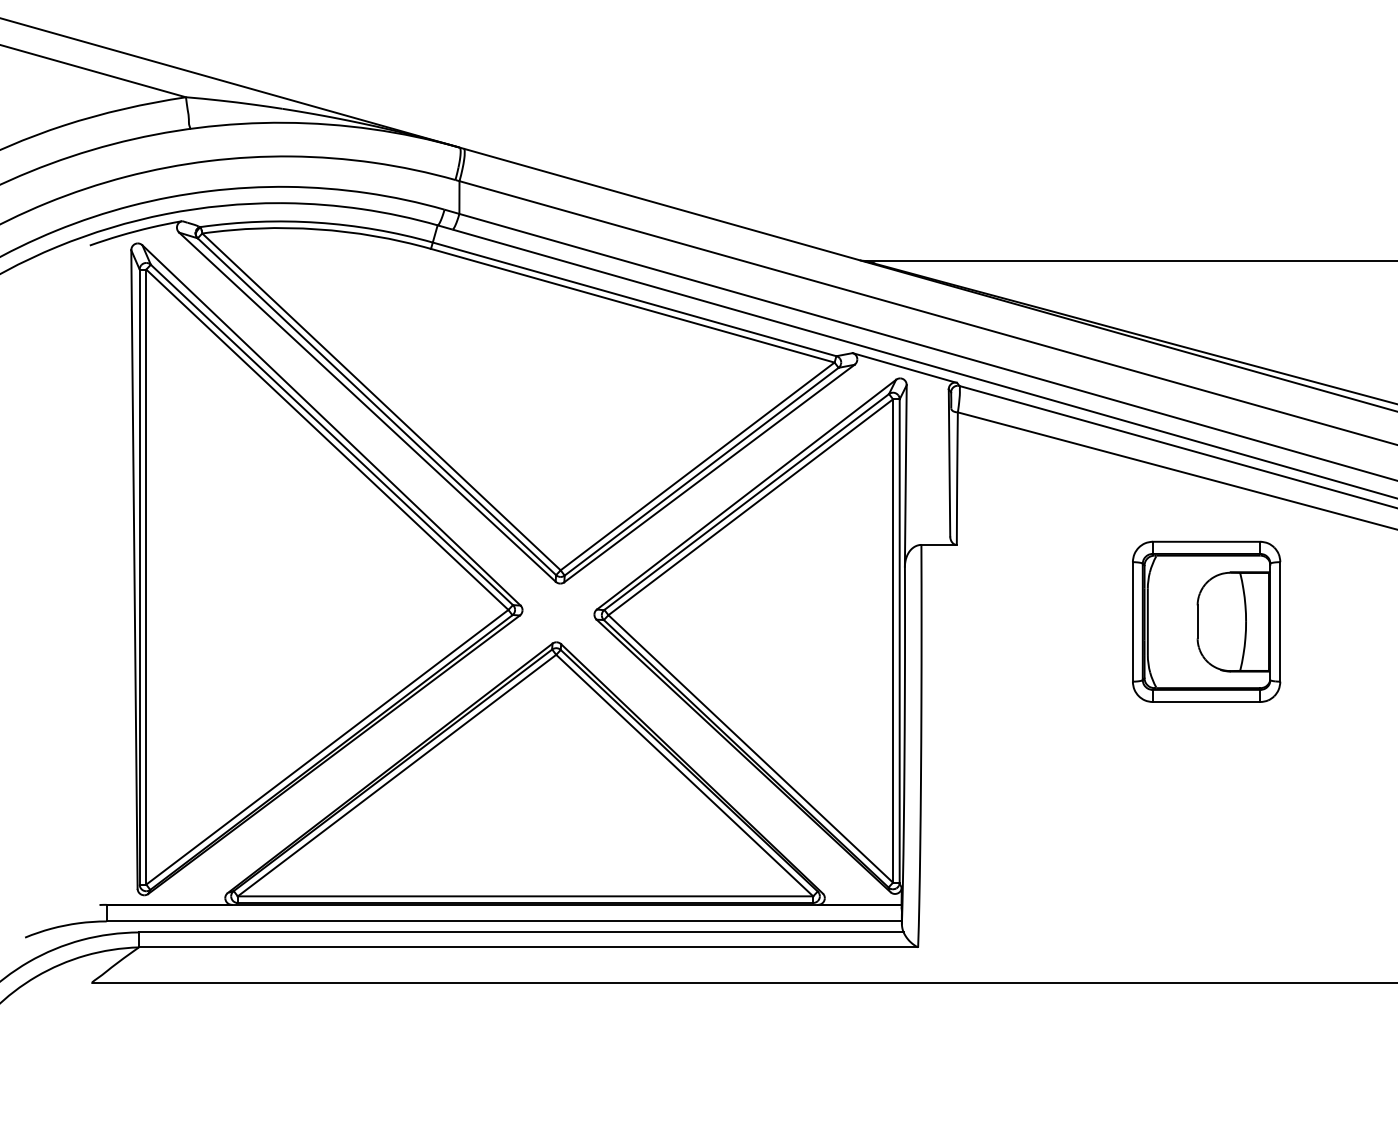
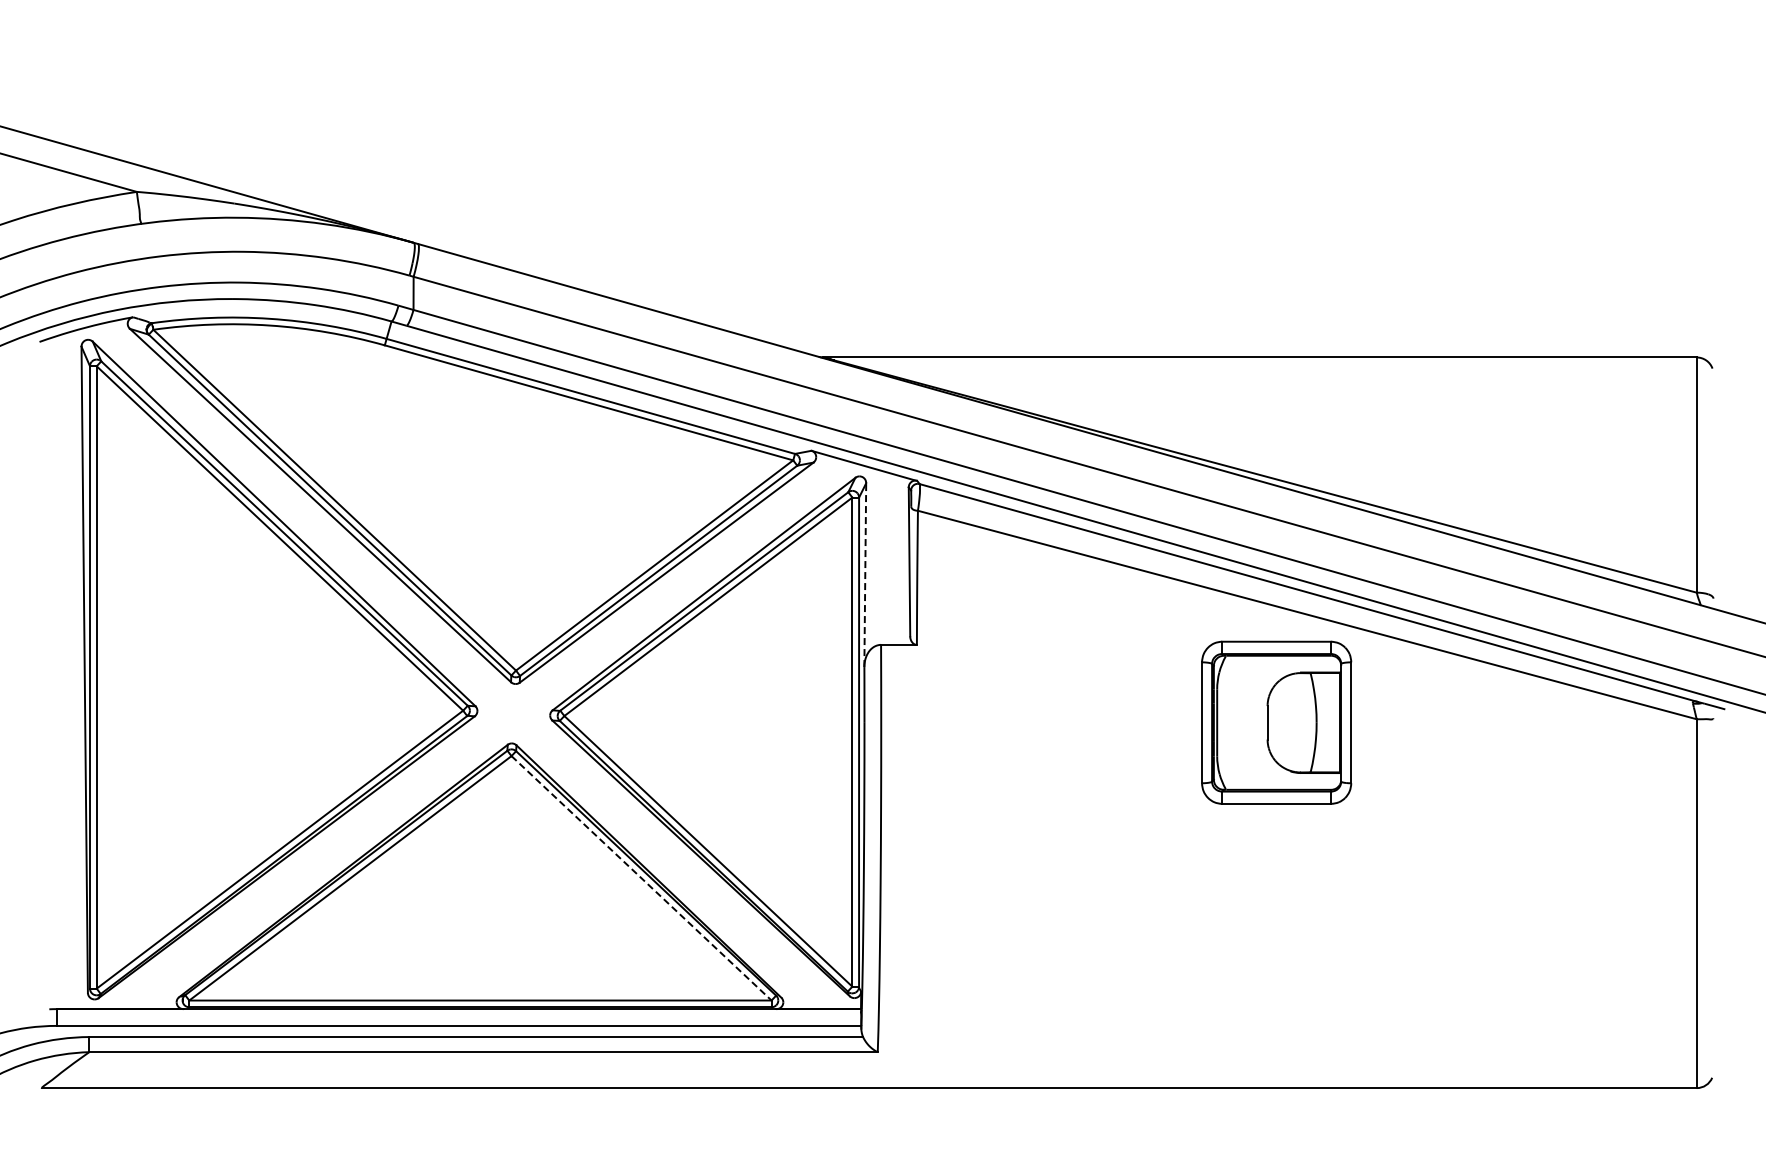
line: (906, 476) -> (865, 575), solid -> dashed
part: (1206, 621) -> (1276, 722), moved
line: (684, 775) -> (641, 878), solid -> dashed

